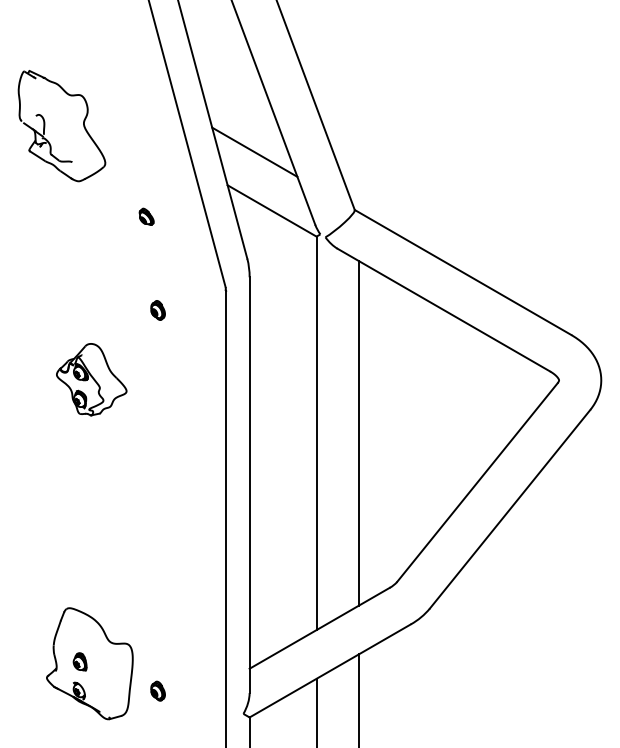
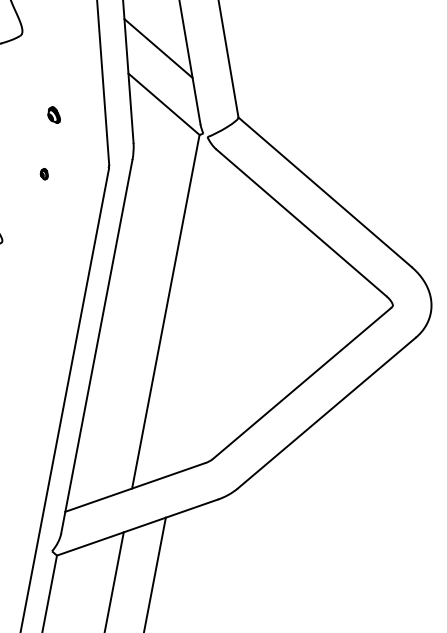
part: (146, 216) -> (54, 114), moved
part: (157, 310) -> (43, 174), size x0.6
line: (358, 432) -> (203, 318), removed

